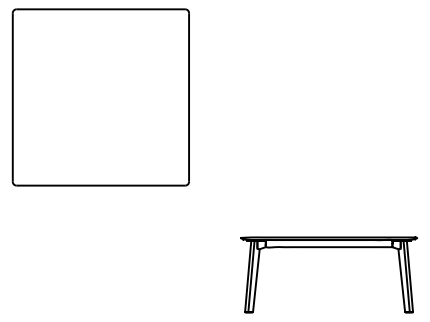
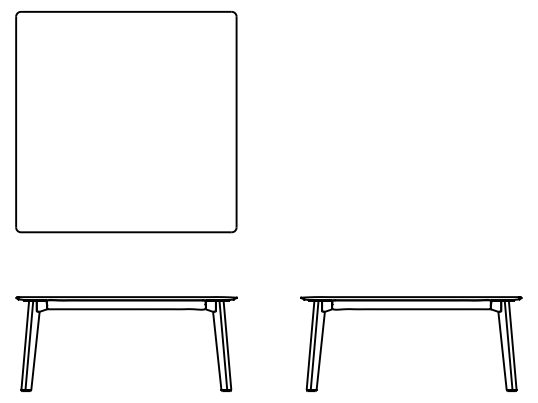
part: (101, 248) -> (126, 310), added

